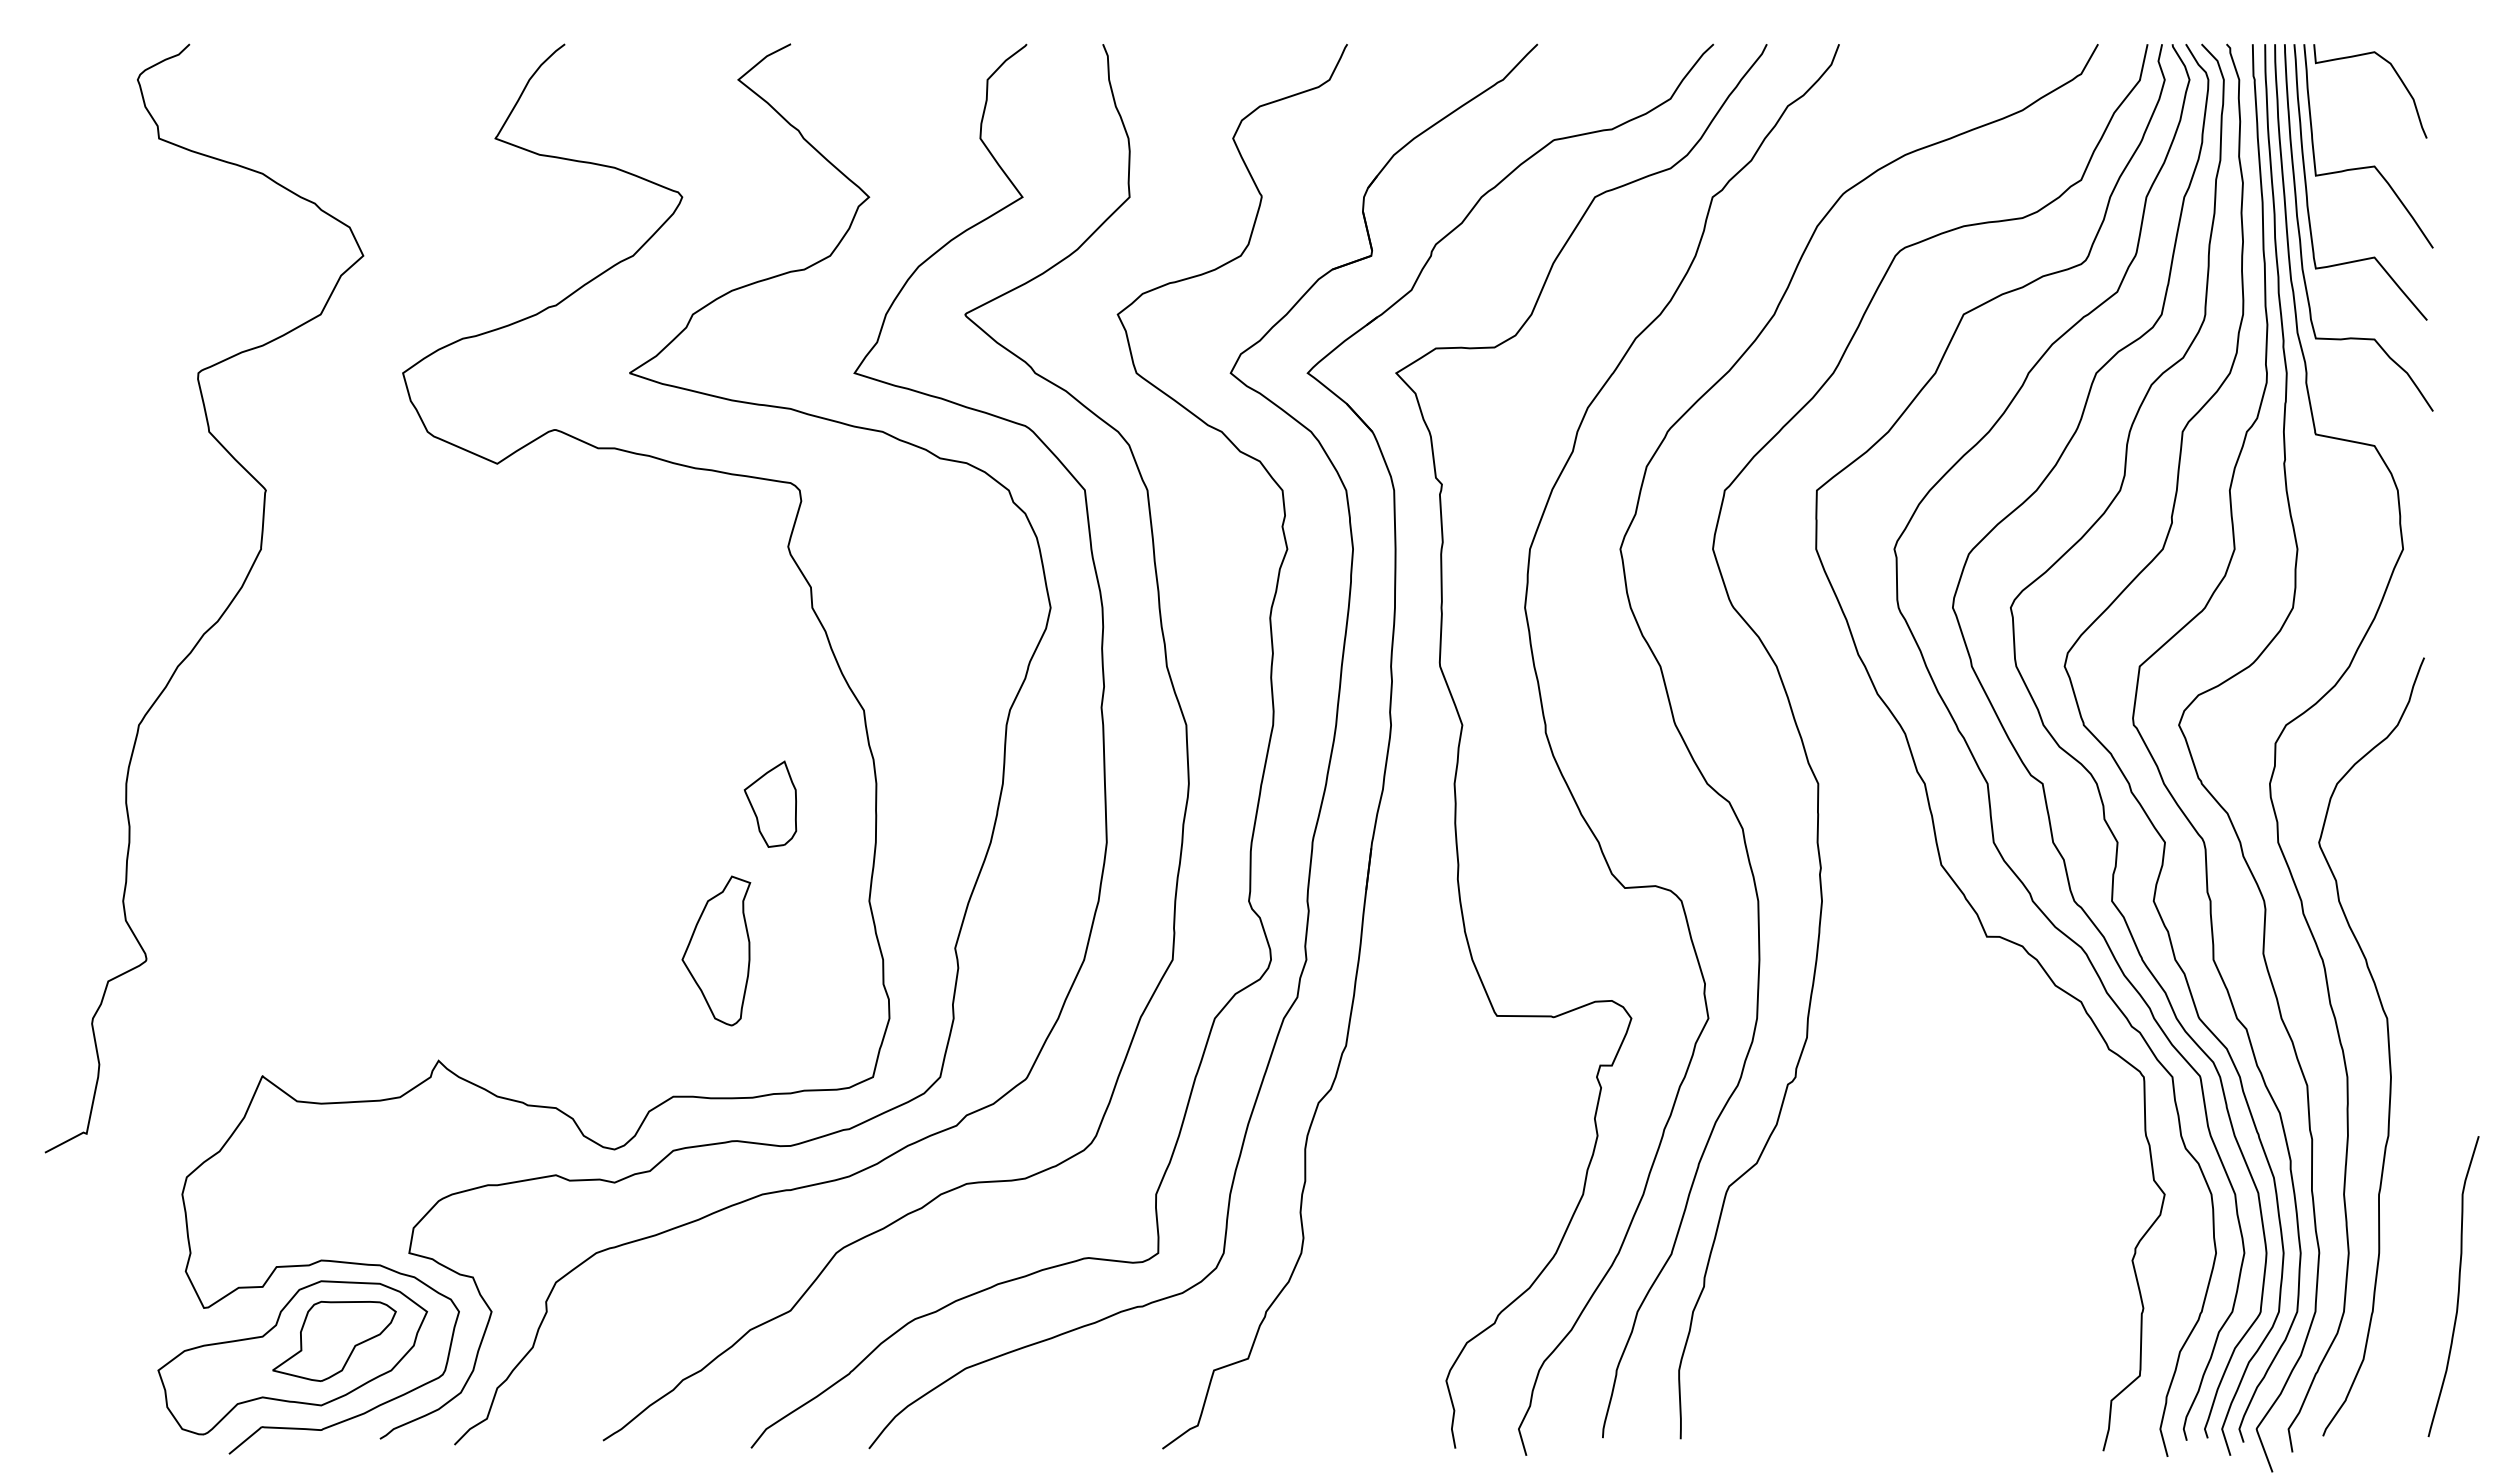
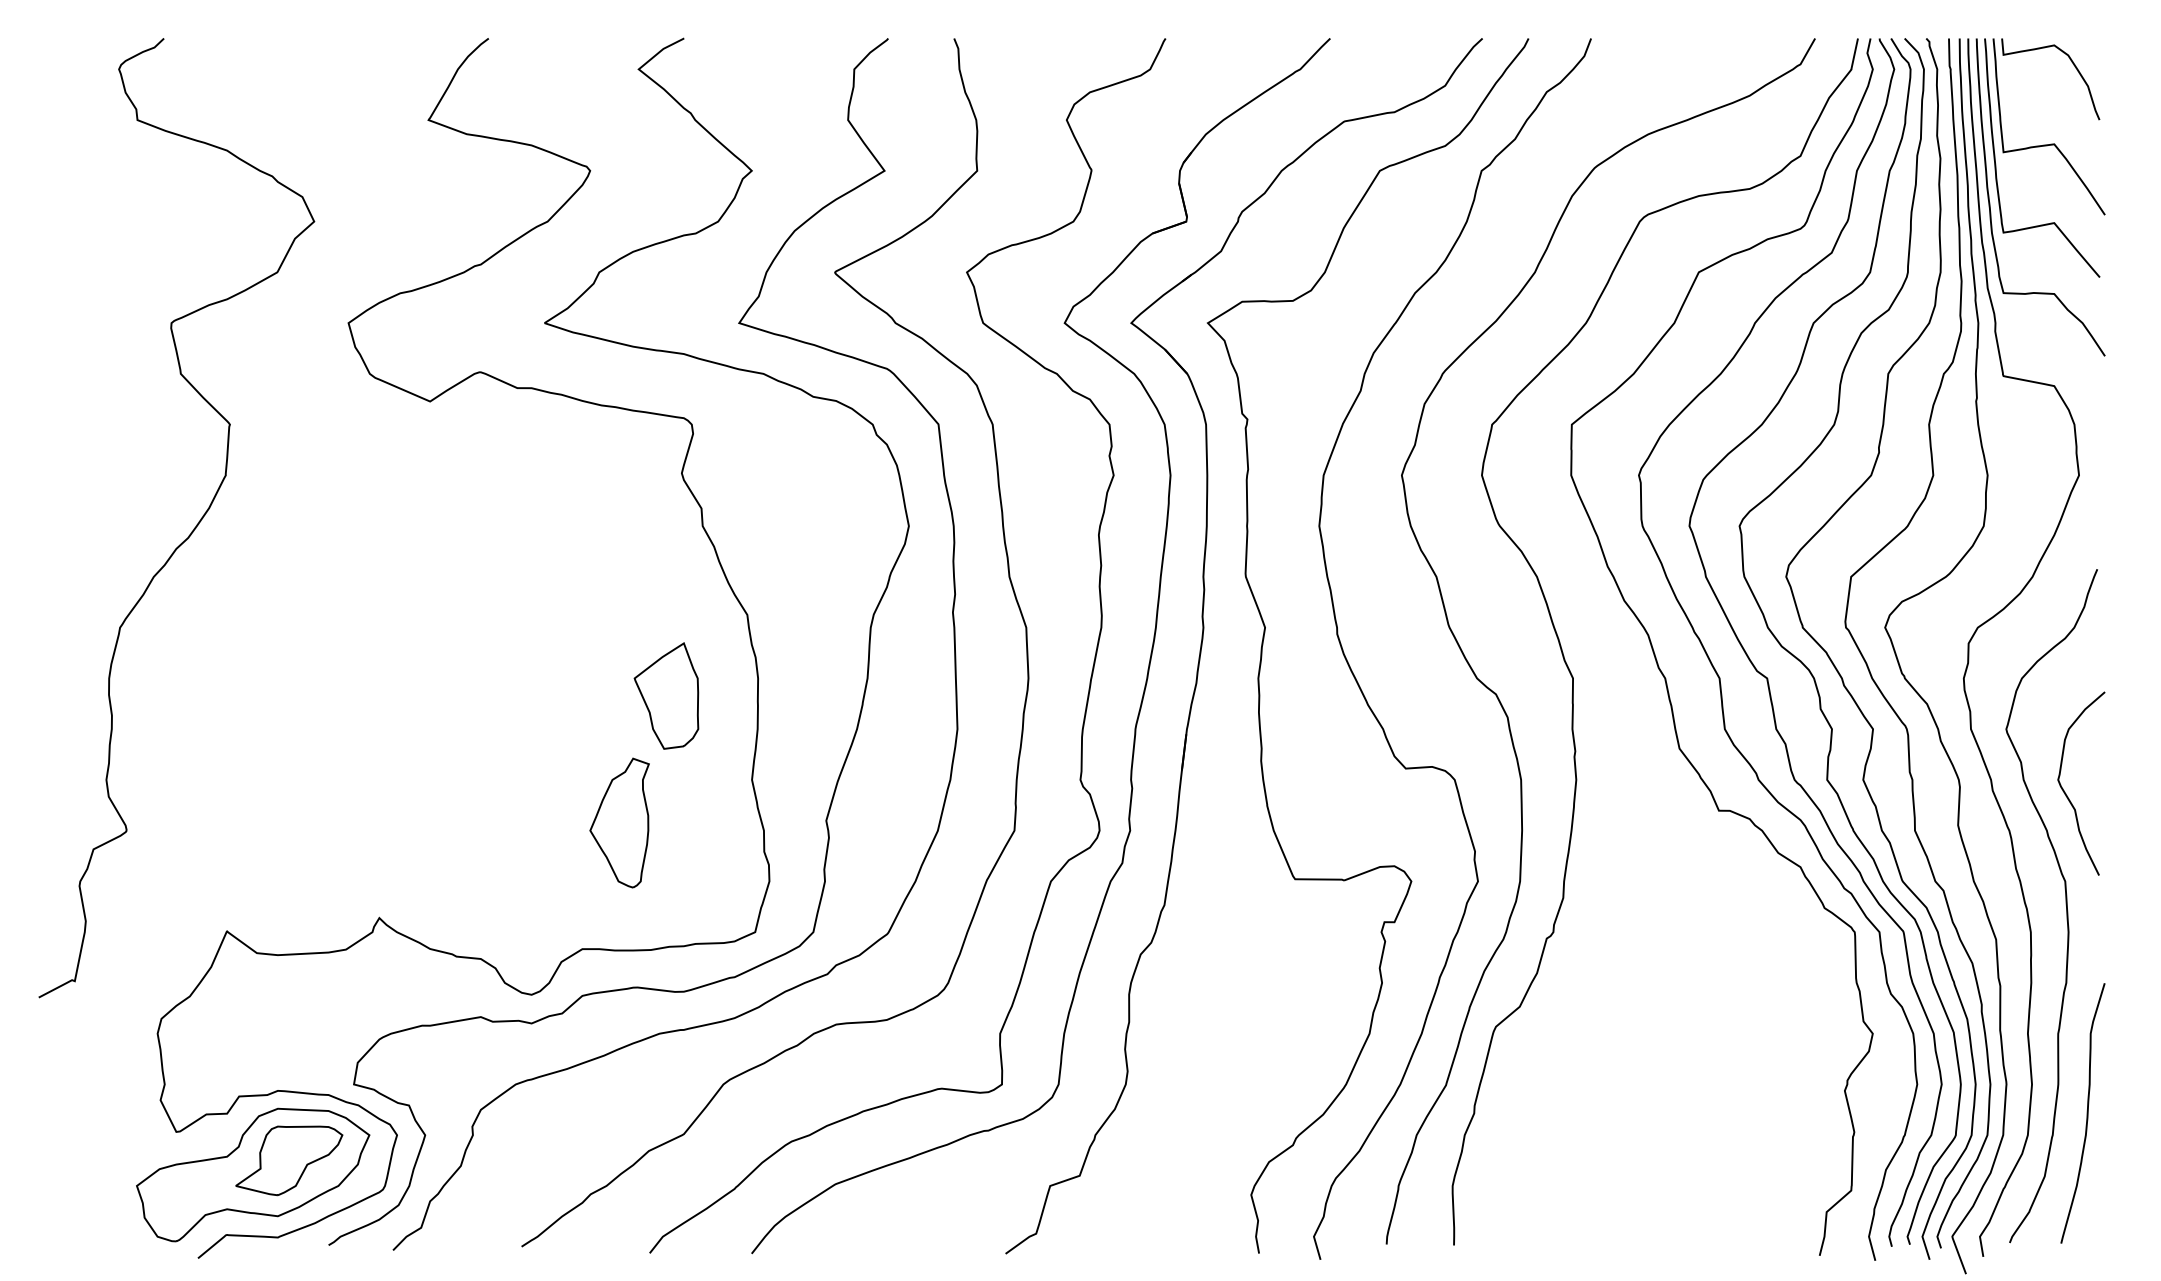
part: (770, 804) -> (666, 696), size x1.43
curve: (2387, 915) -> (2065, 792), added
curve: (2458, 1286) -> (2087, 1113), moved

